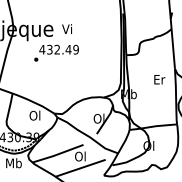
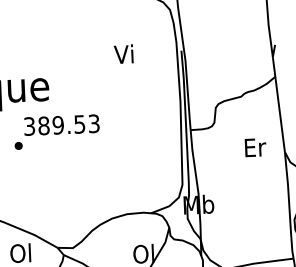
text: (66, 28) -> (122, 53), moved
text: (58, 49) -> (60, 124), 432.49 -> 389.53
text: (159, 79) -> (255, 147), moved

